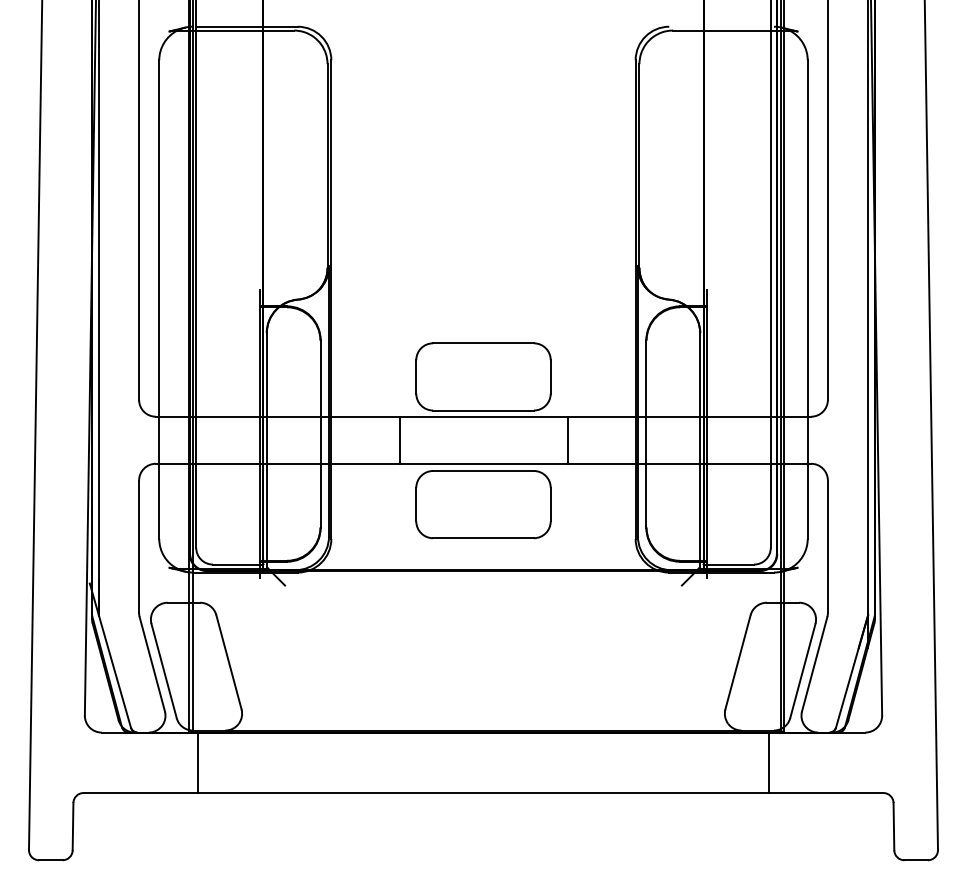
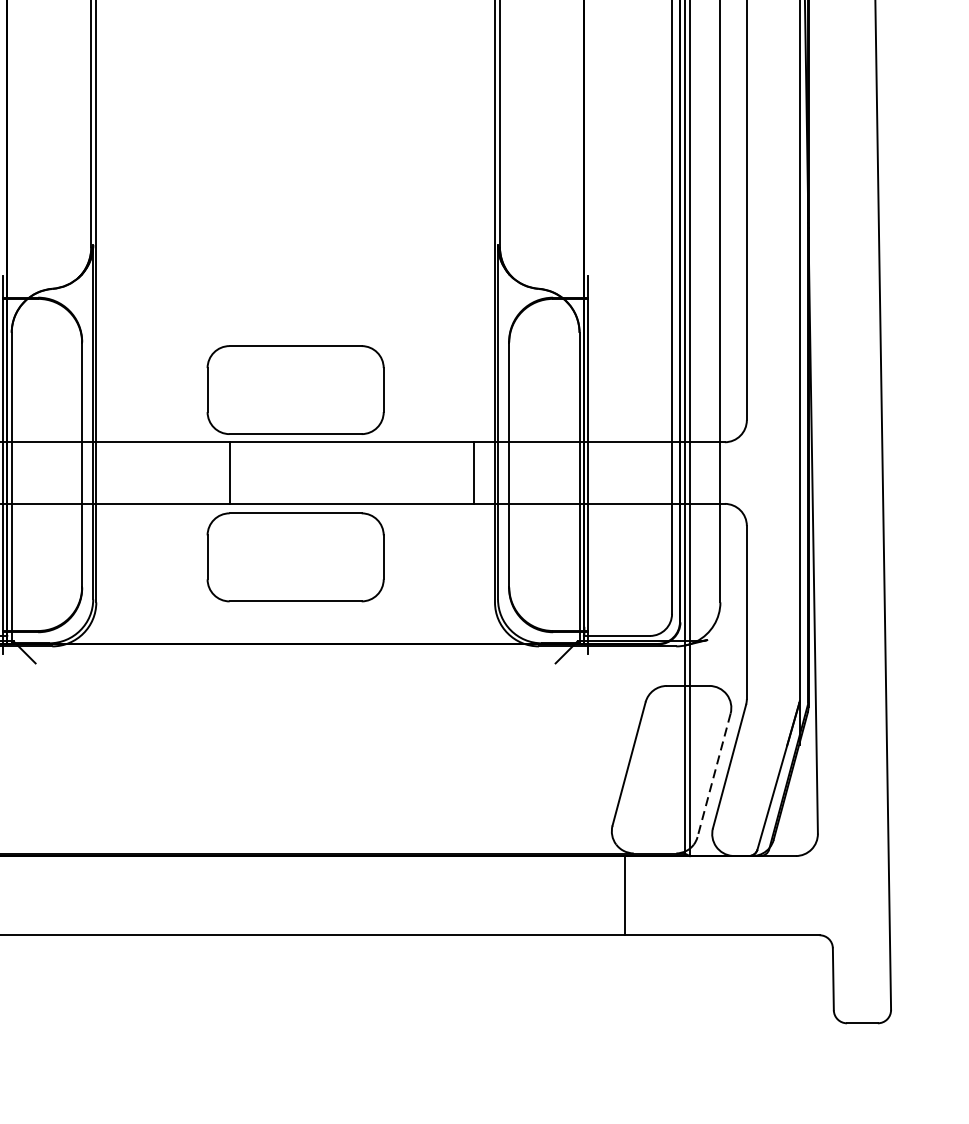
line: (399, 439) -> (230, 472), moved
line: (567, 439) -> (473, 472), moved
line: (802, 670) -> (713, 774), solid -> dashed
line: (769, 762) -> (625, 895), moved

